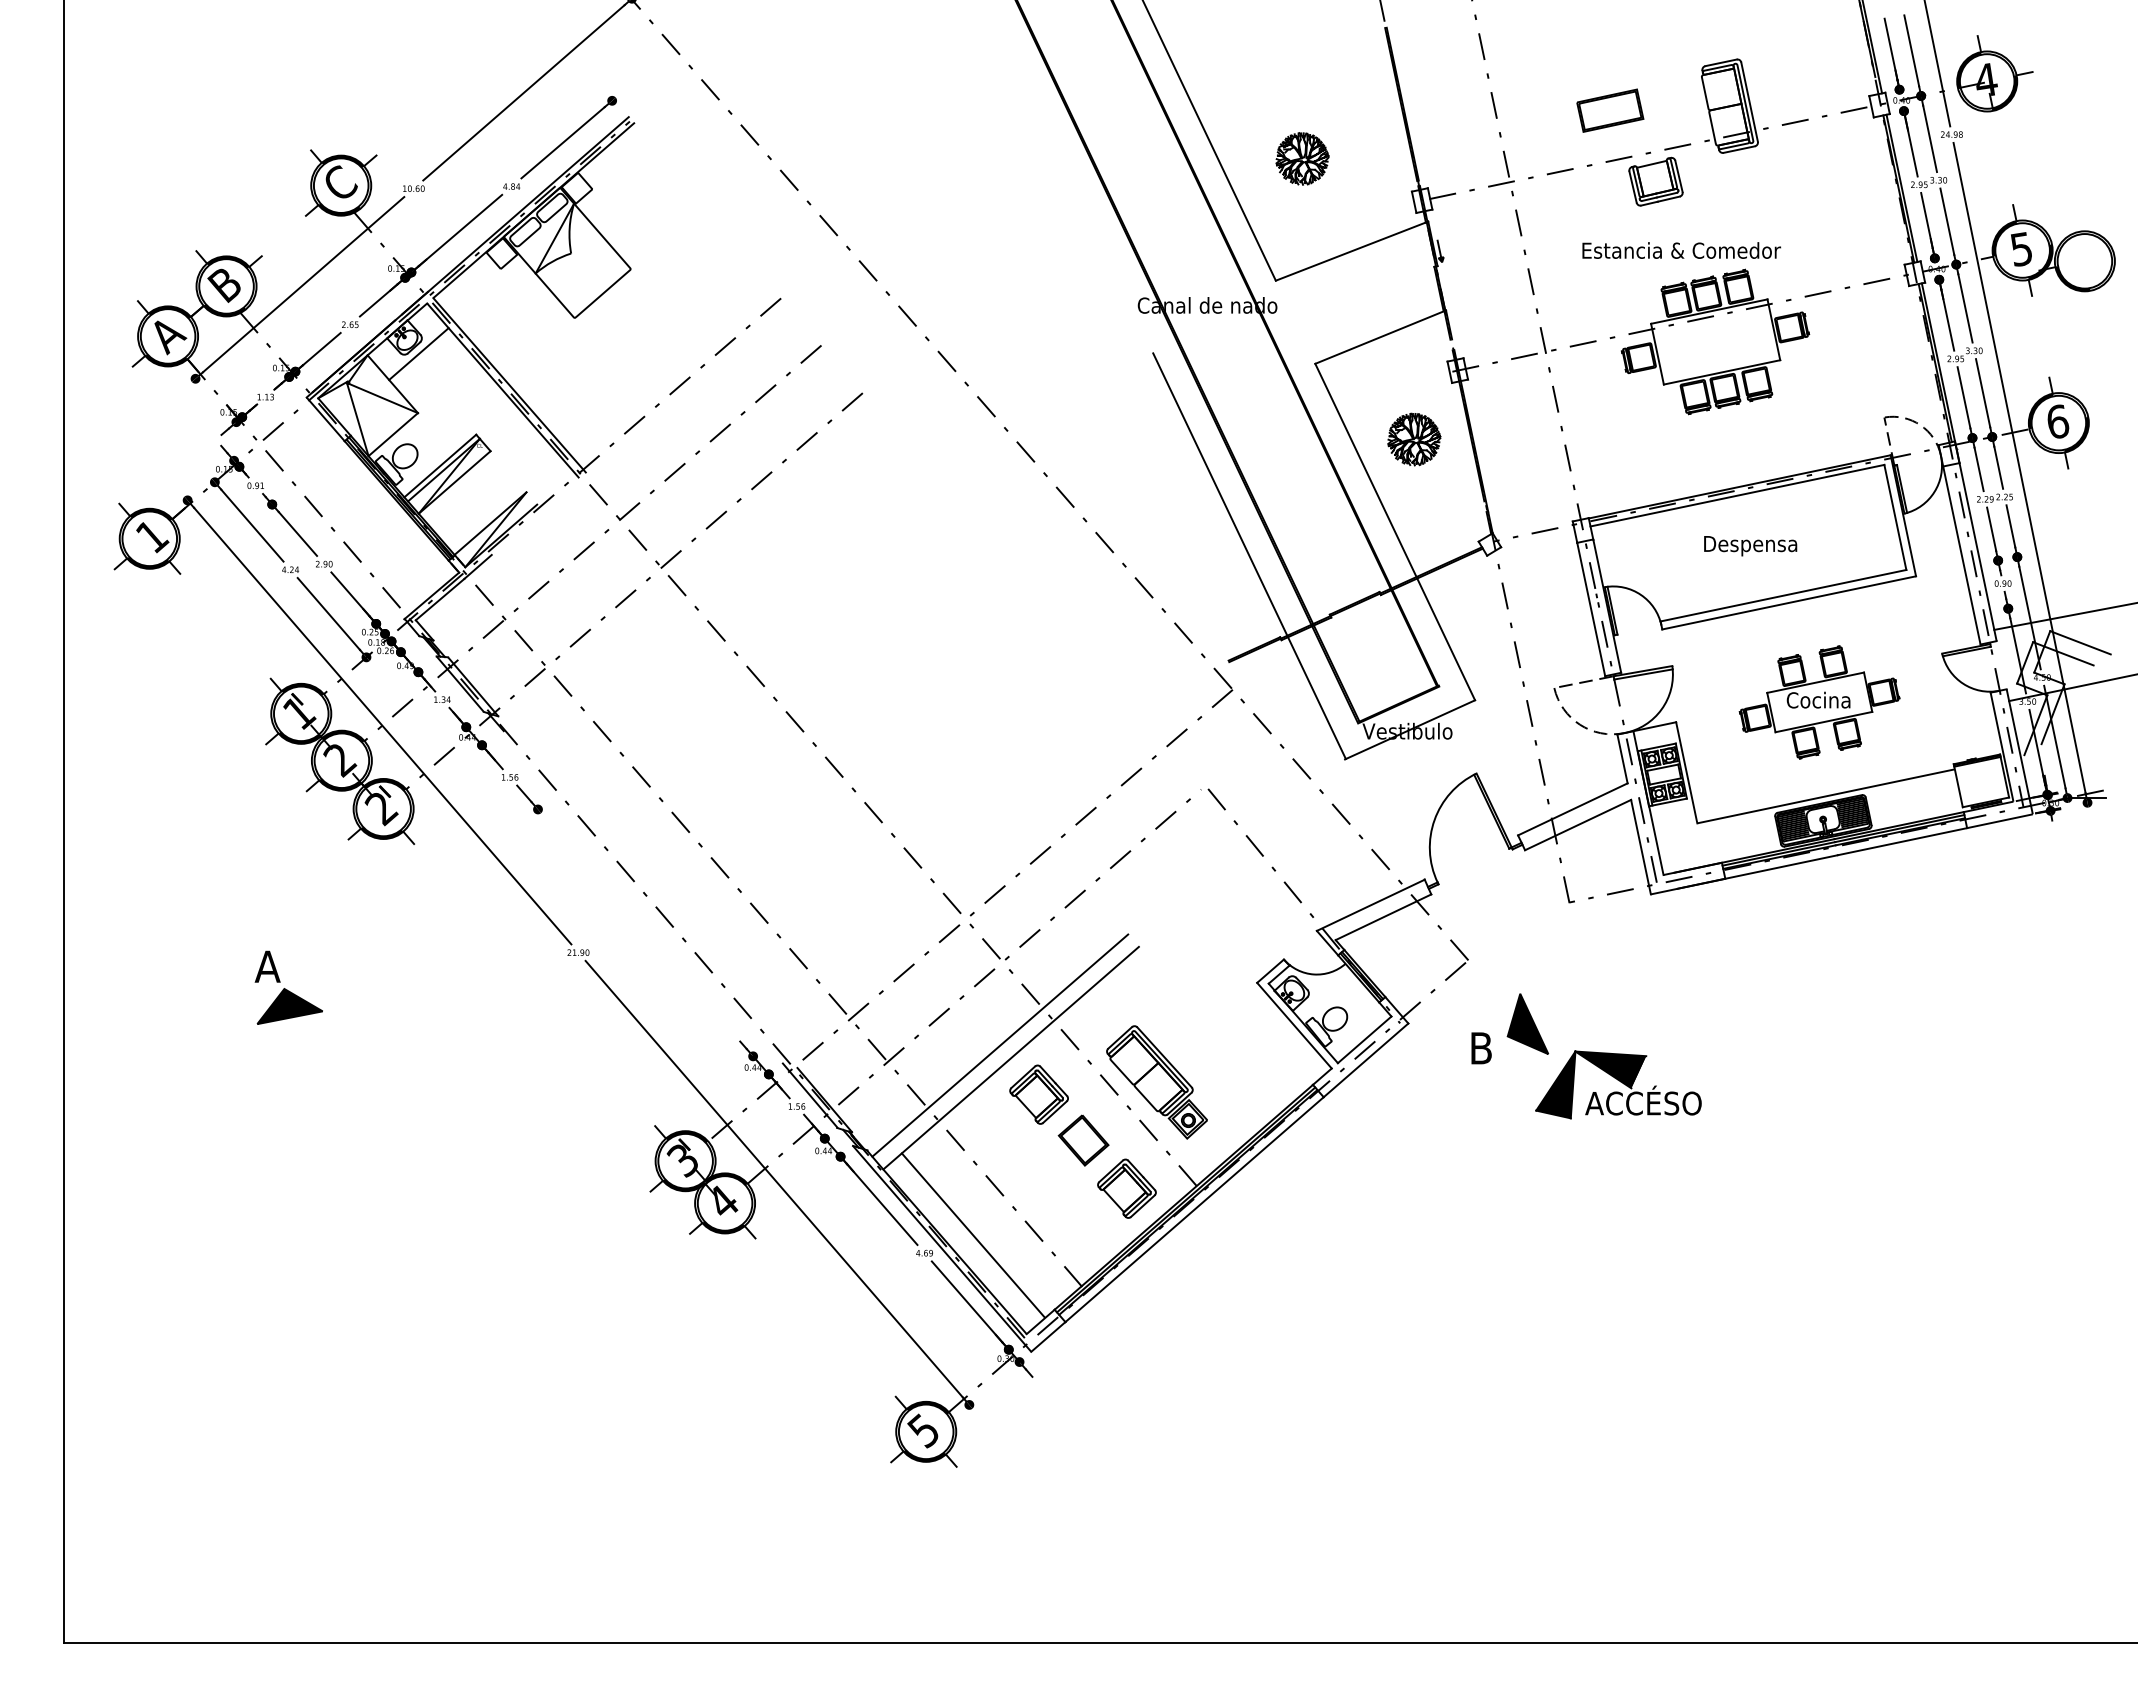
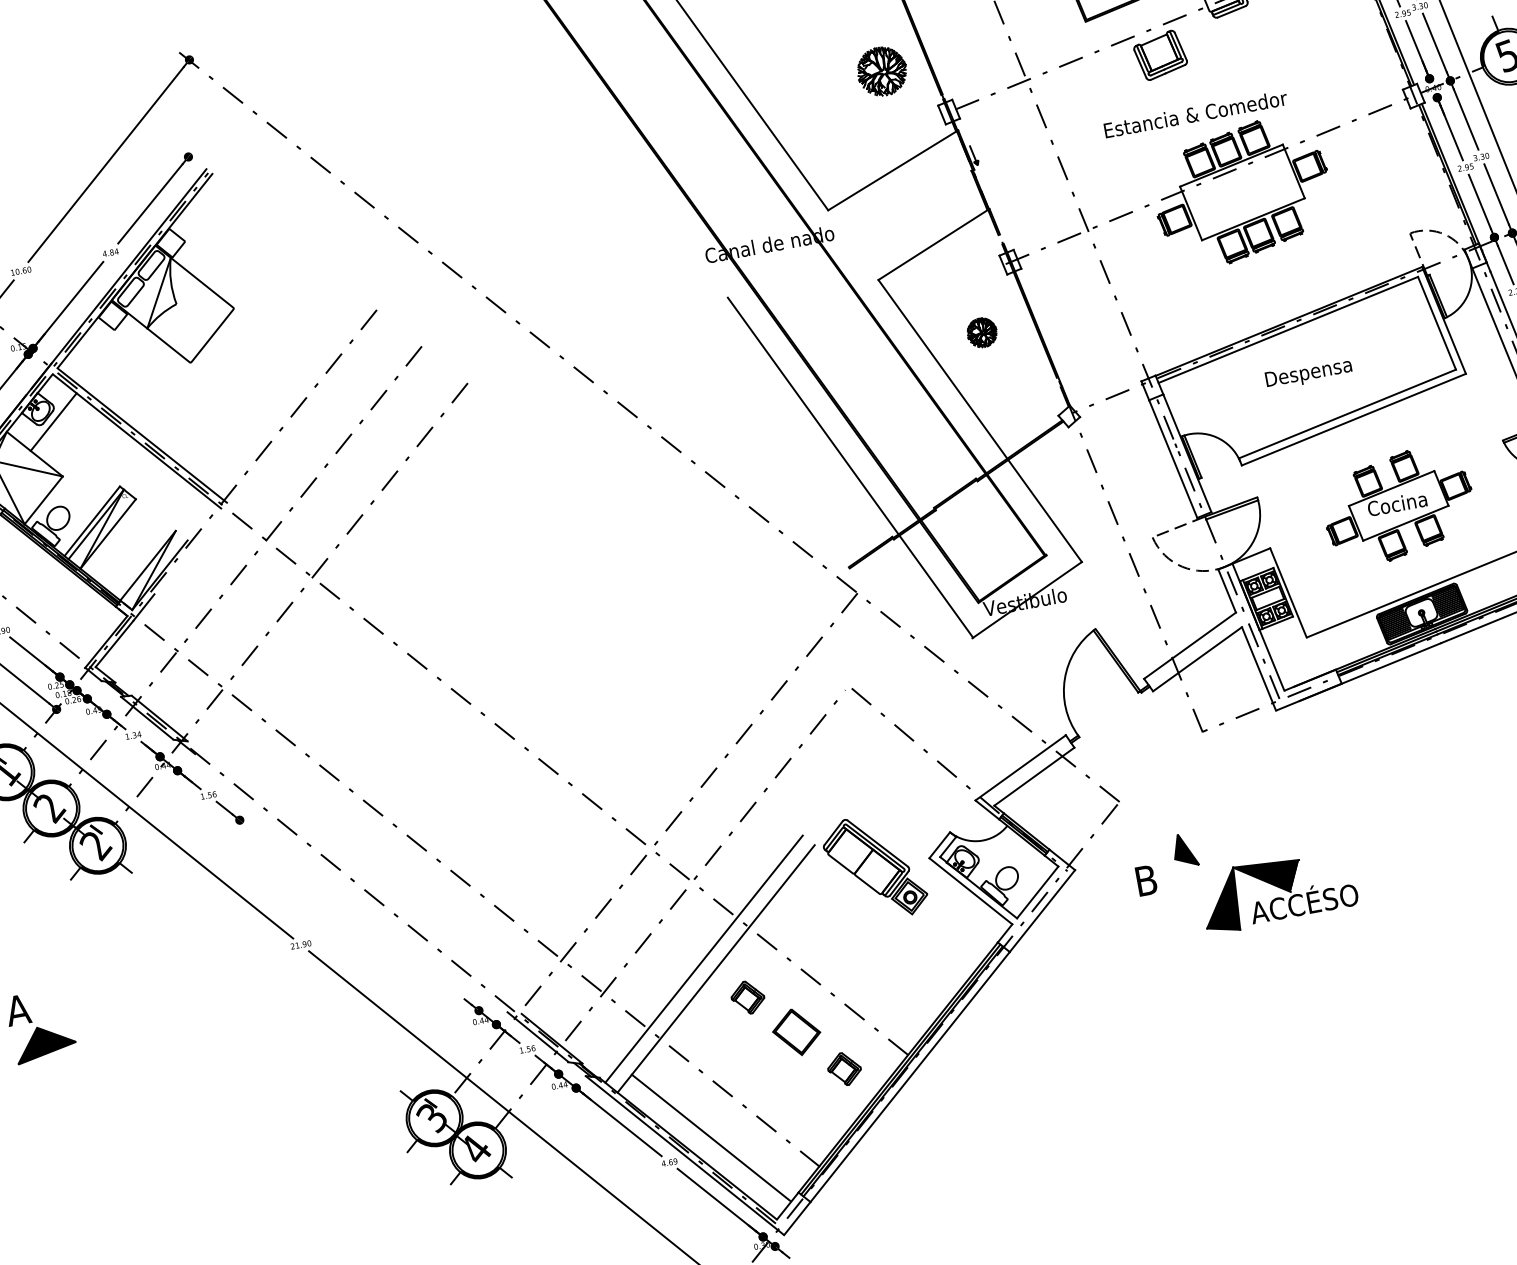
part: (1302, 158) -> (882, 71), moved
part: (1414, 439) -> (982, 332), size x0.6
part: (1527, 1023) -> (1184, 849), size x0.6
part: (1156, 1082) -> (874, 867), moved
part: (1038, 1094) -> (747, 997), size x0.6
part: (1126, 1188) -> (844, 1069), size x0.6

